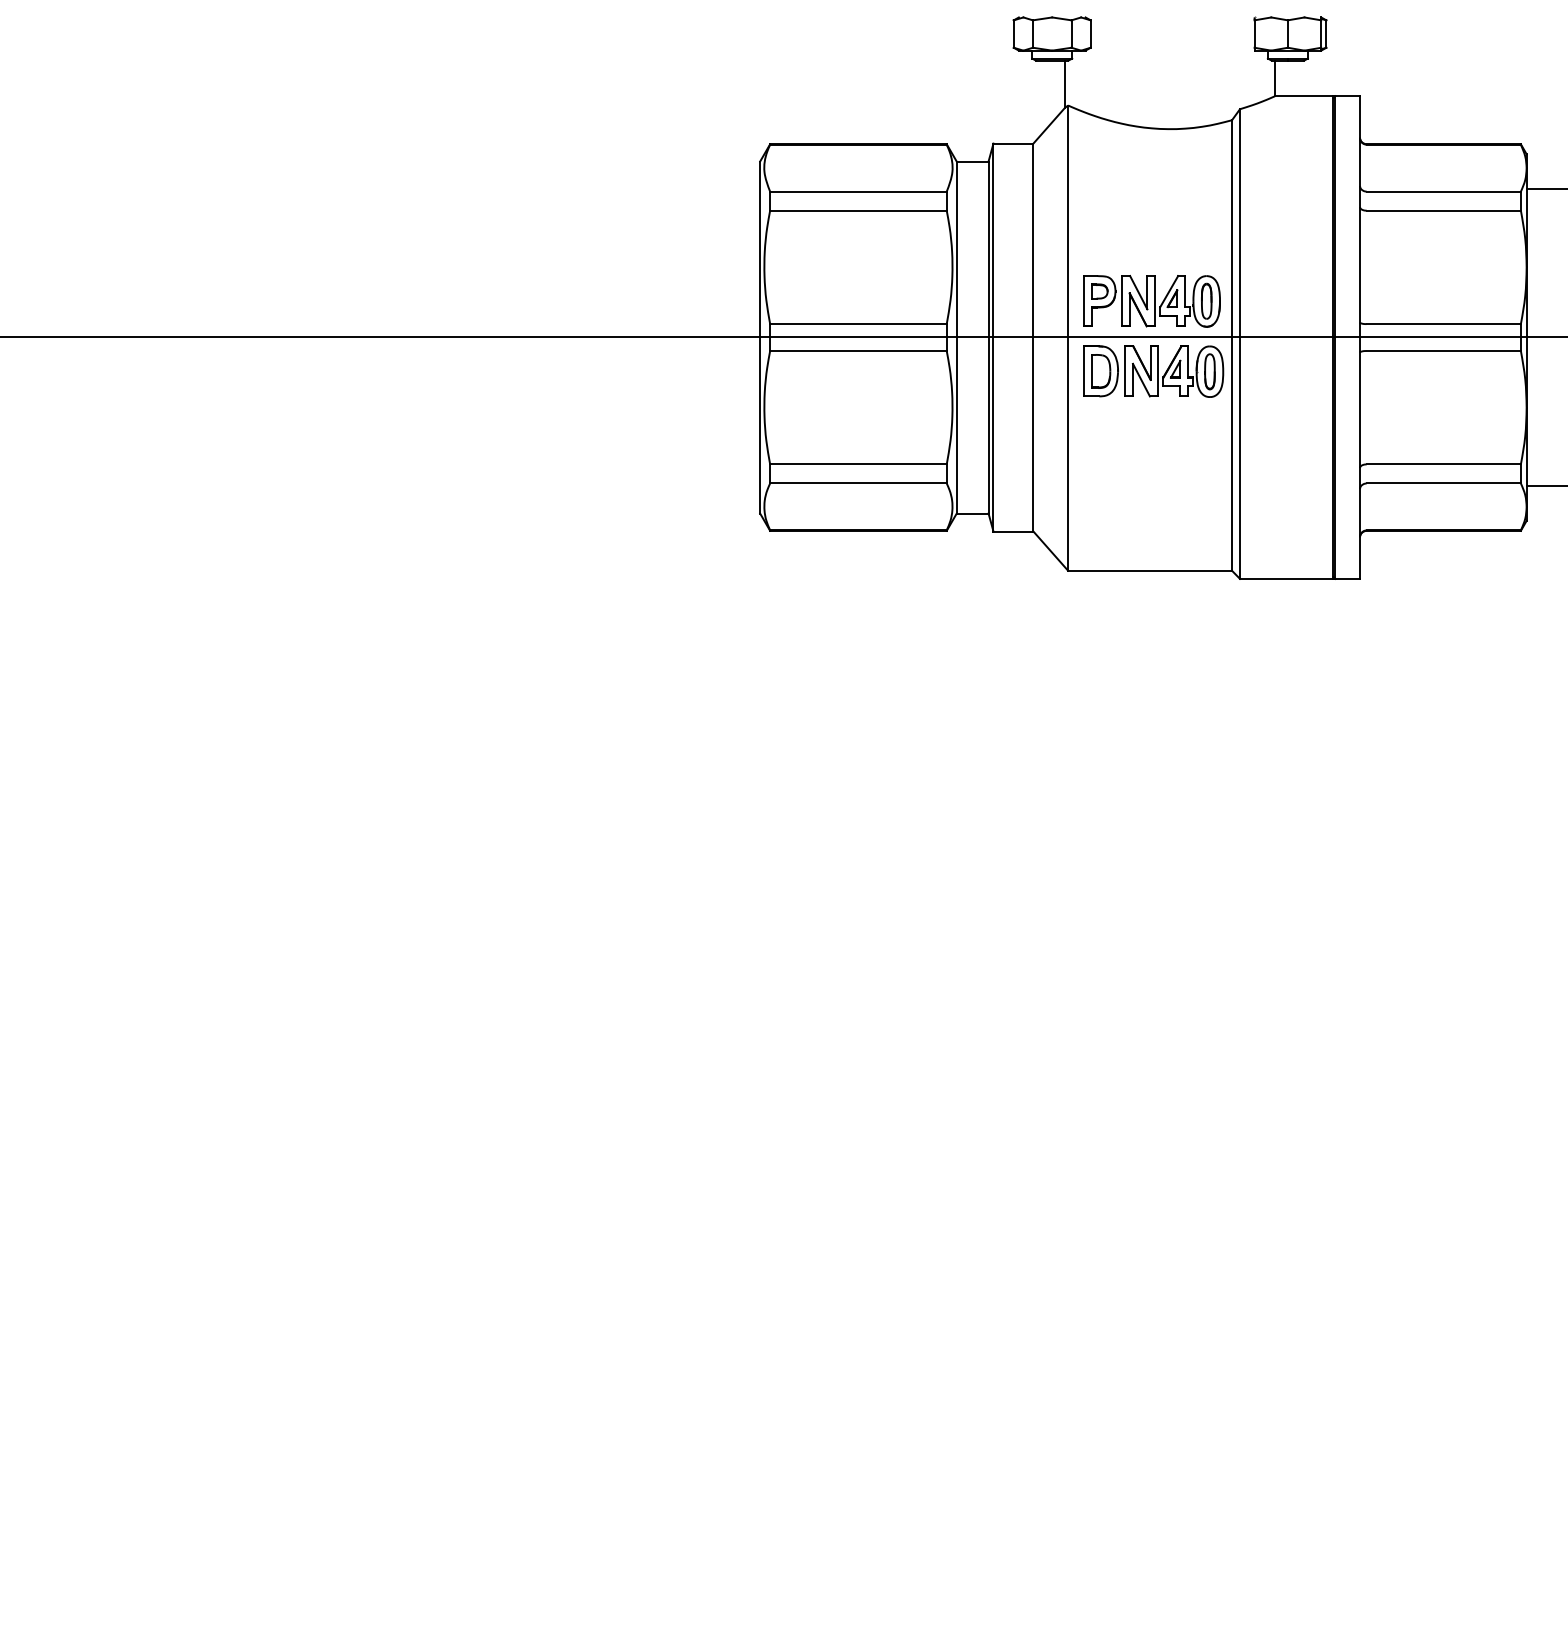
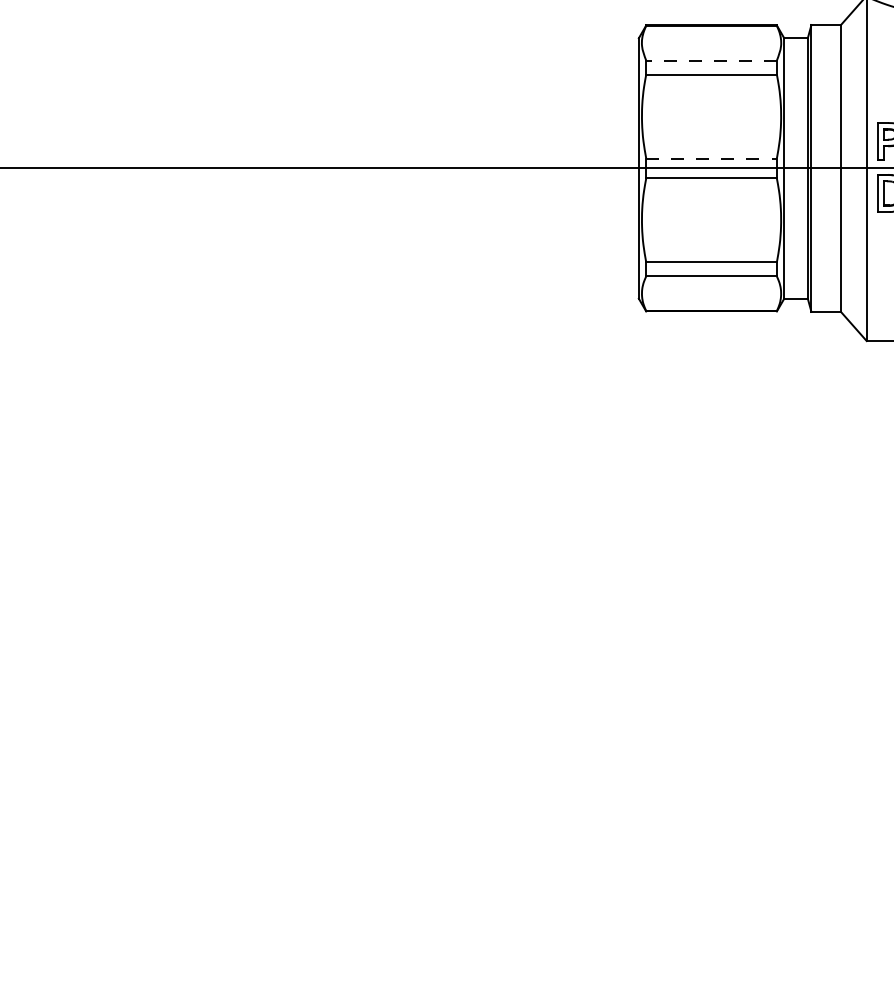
line: (857, 191) -> (710, 60), solid -> dashed
line: (858, 324) -> (711, 158), solid -> dashed

